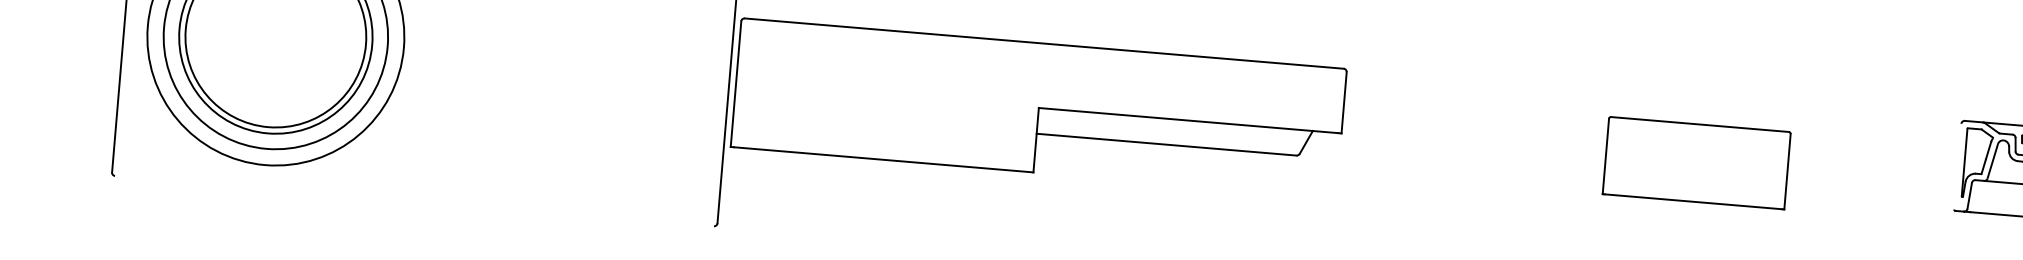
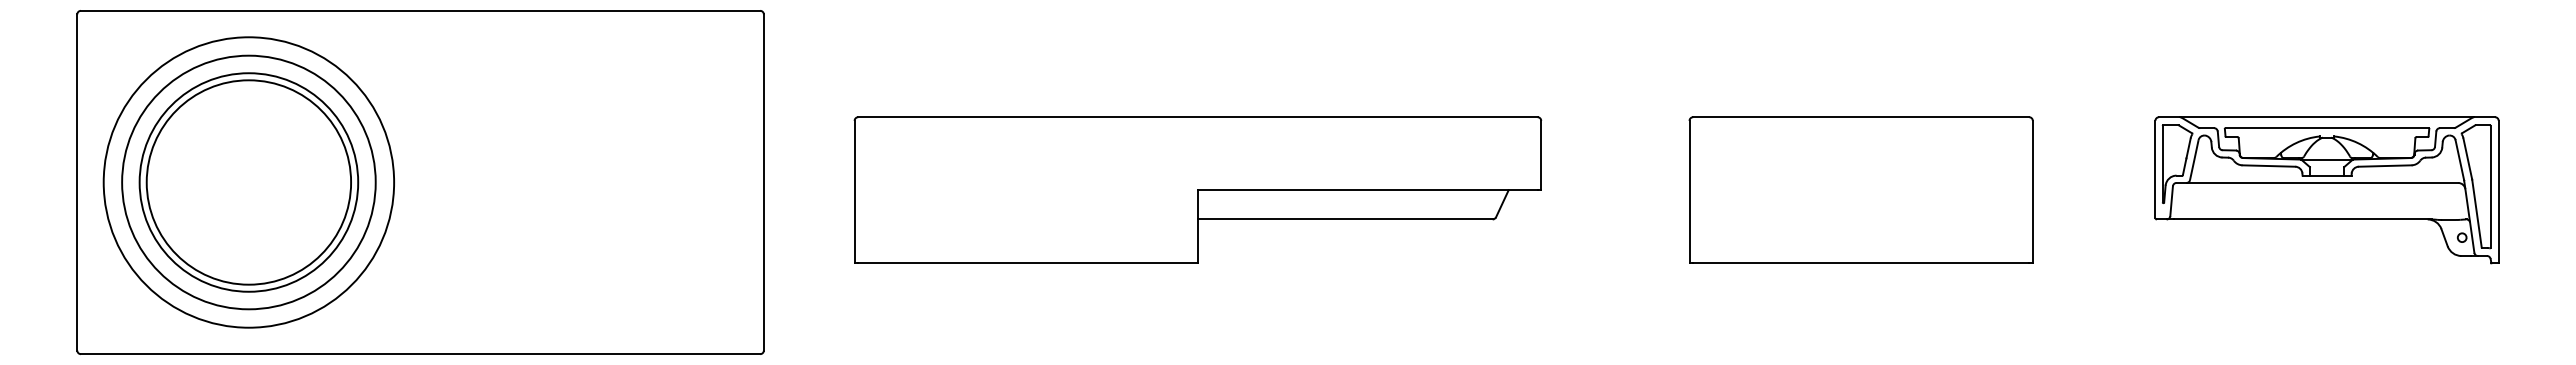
part: (1038, 107) -> (1197, 189), moved
part: (1696, 162) -> (1860, 189), size x1.67
line: (1957, 166) -> (2155, 169), added
line: (414, 201) -> (420, 354), added

